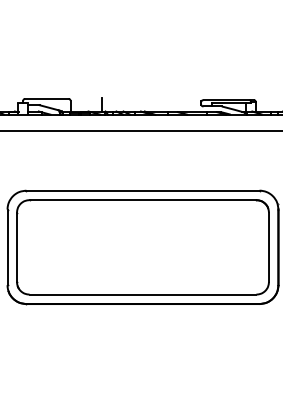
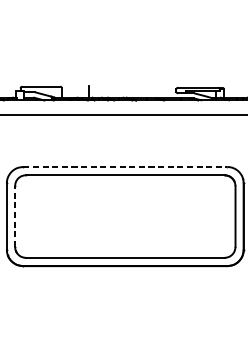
line: (142, 190) -> (124, 166), solid -> dashed
line: (16, 247) -> (14, 216), solid -> dashed

